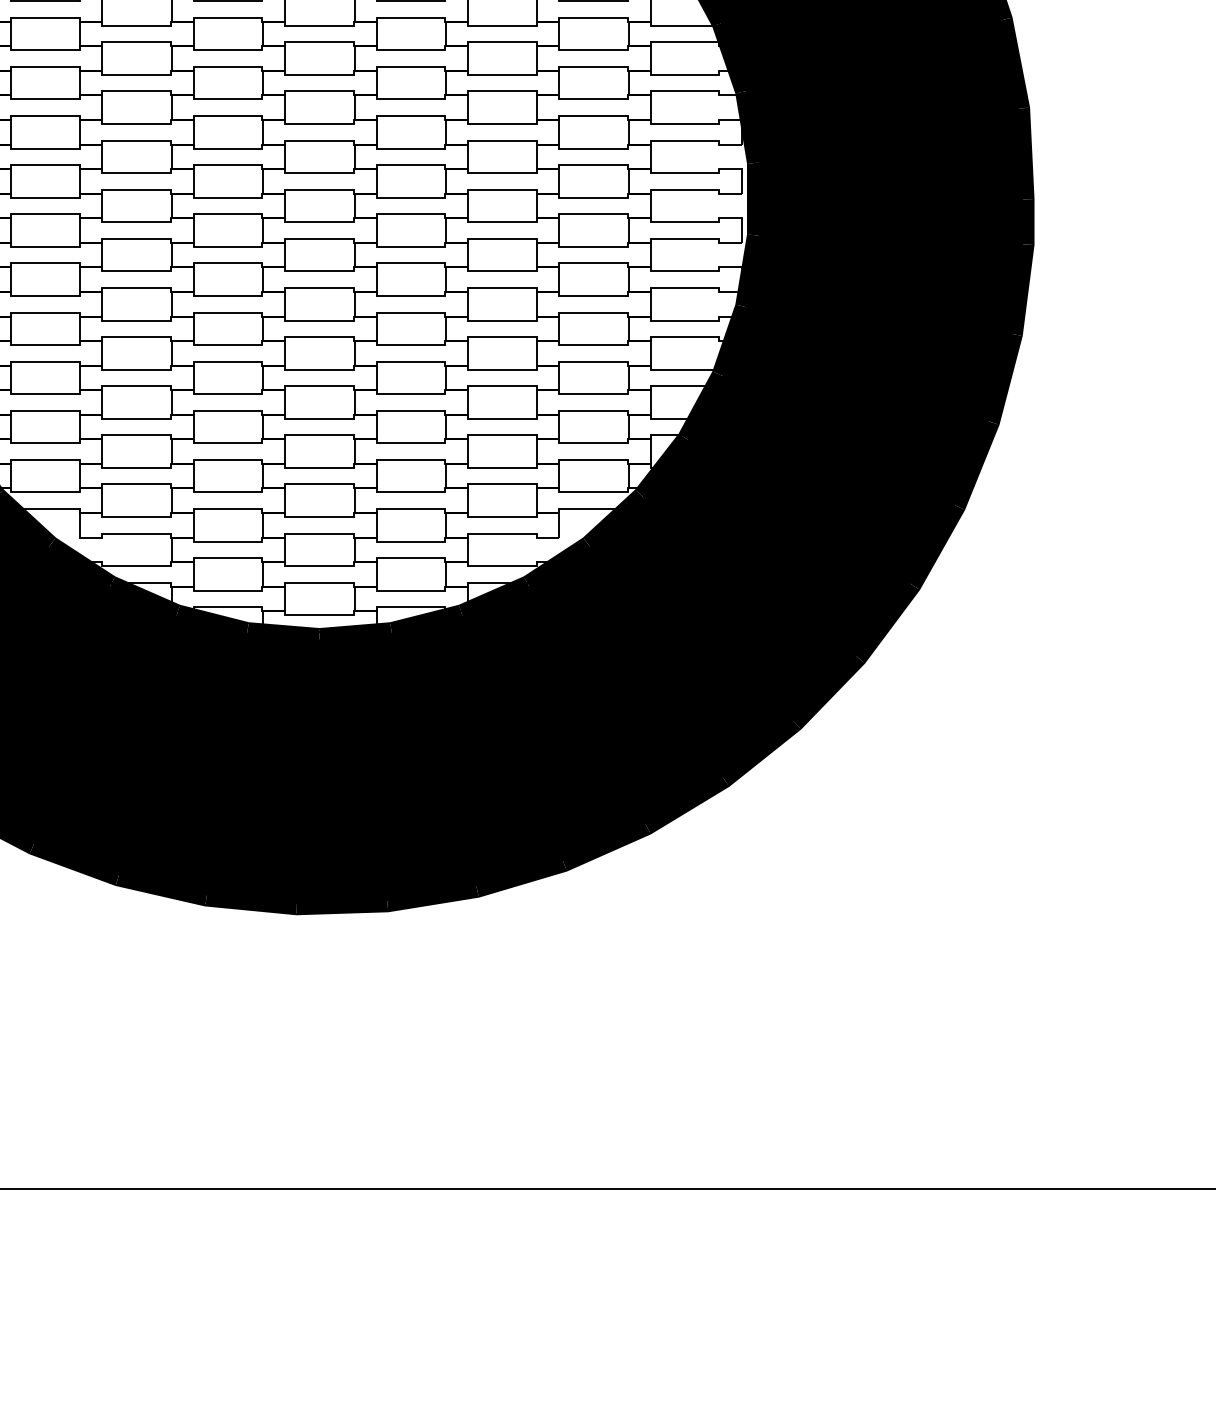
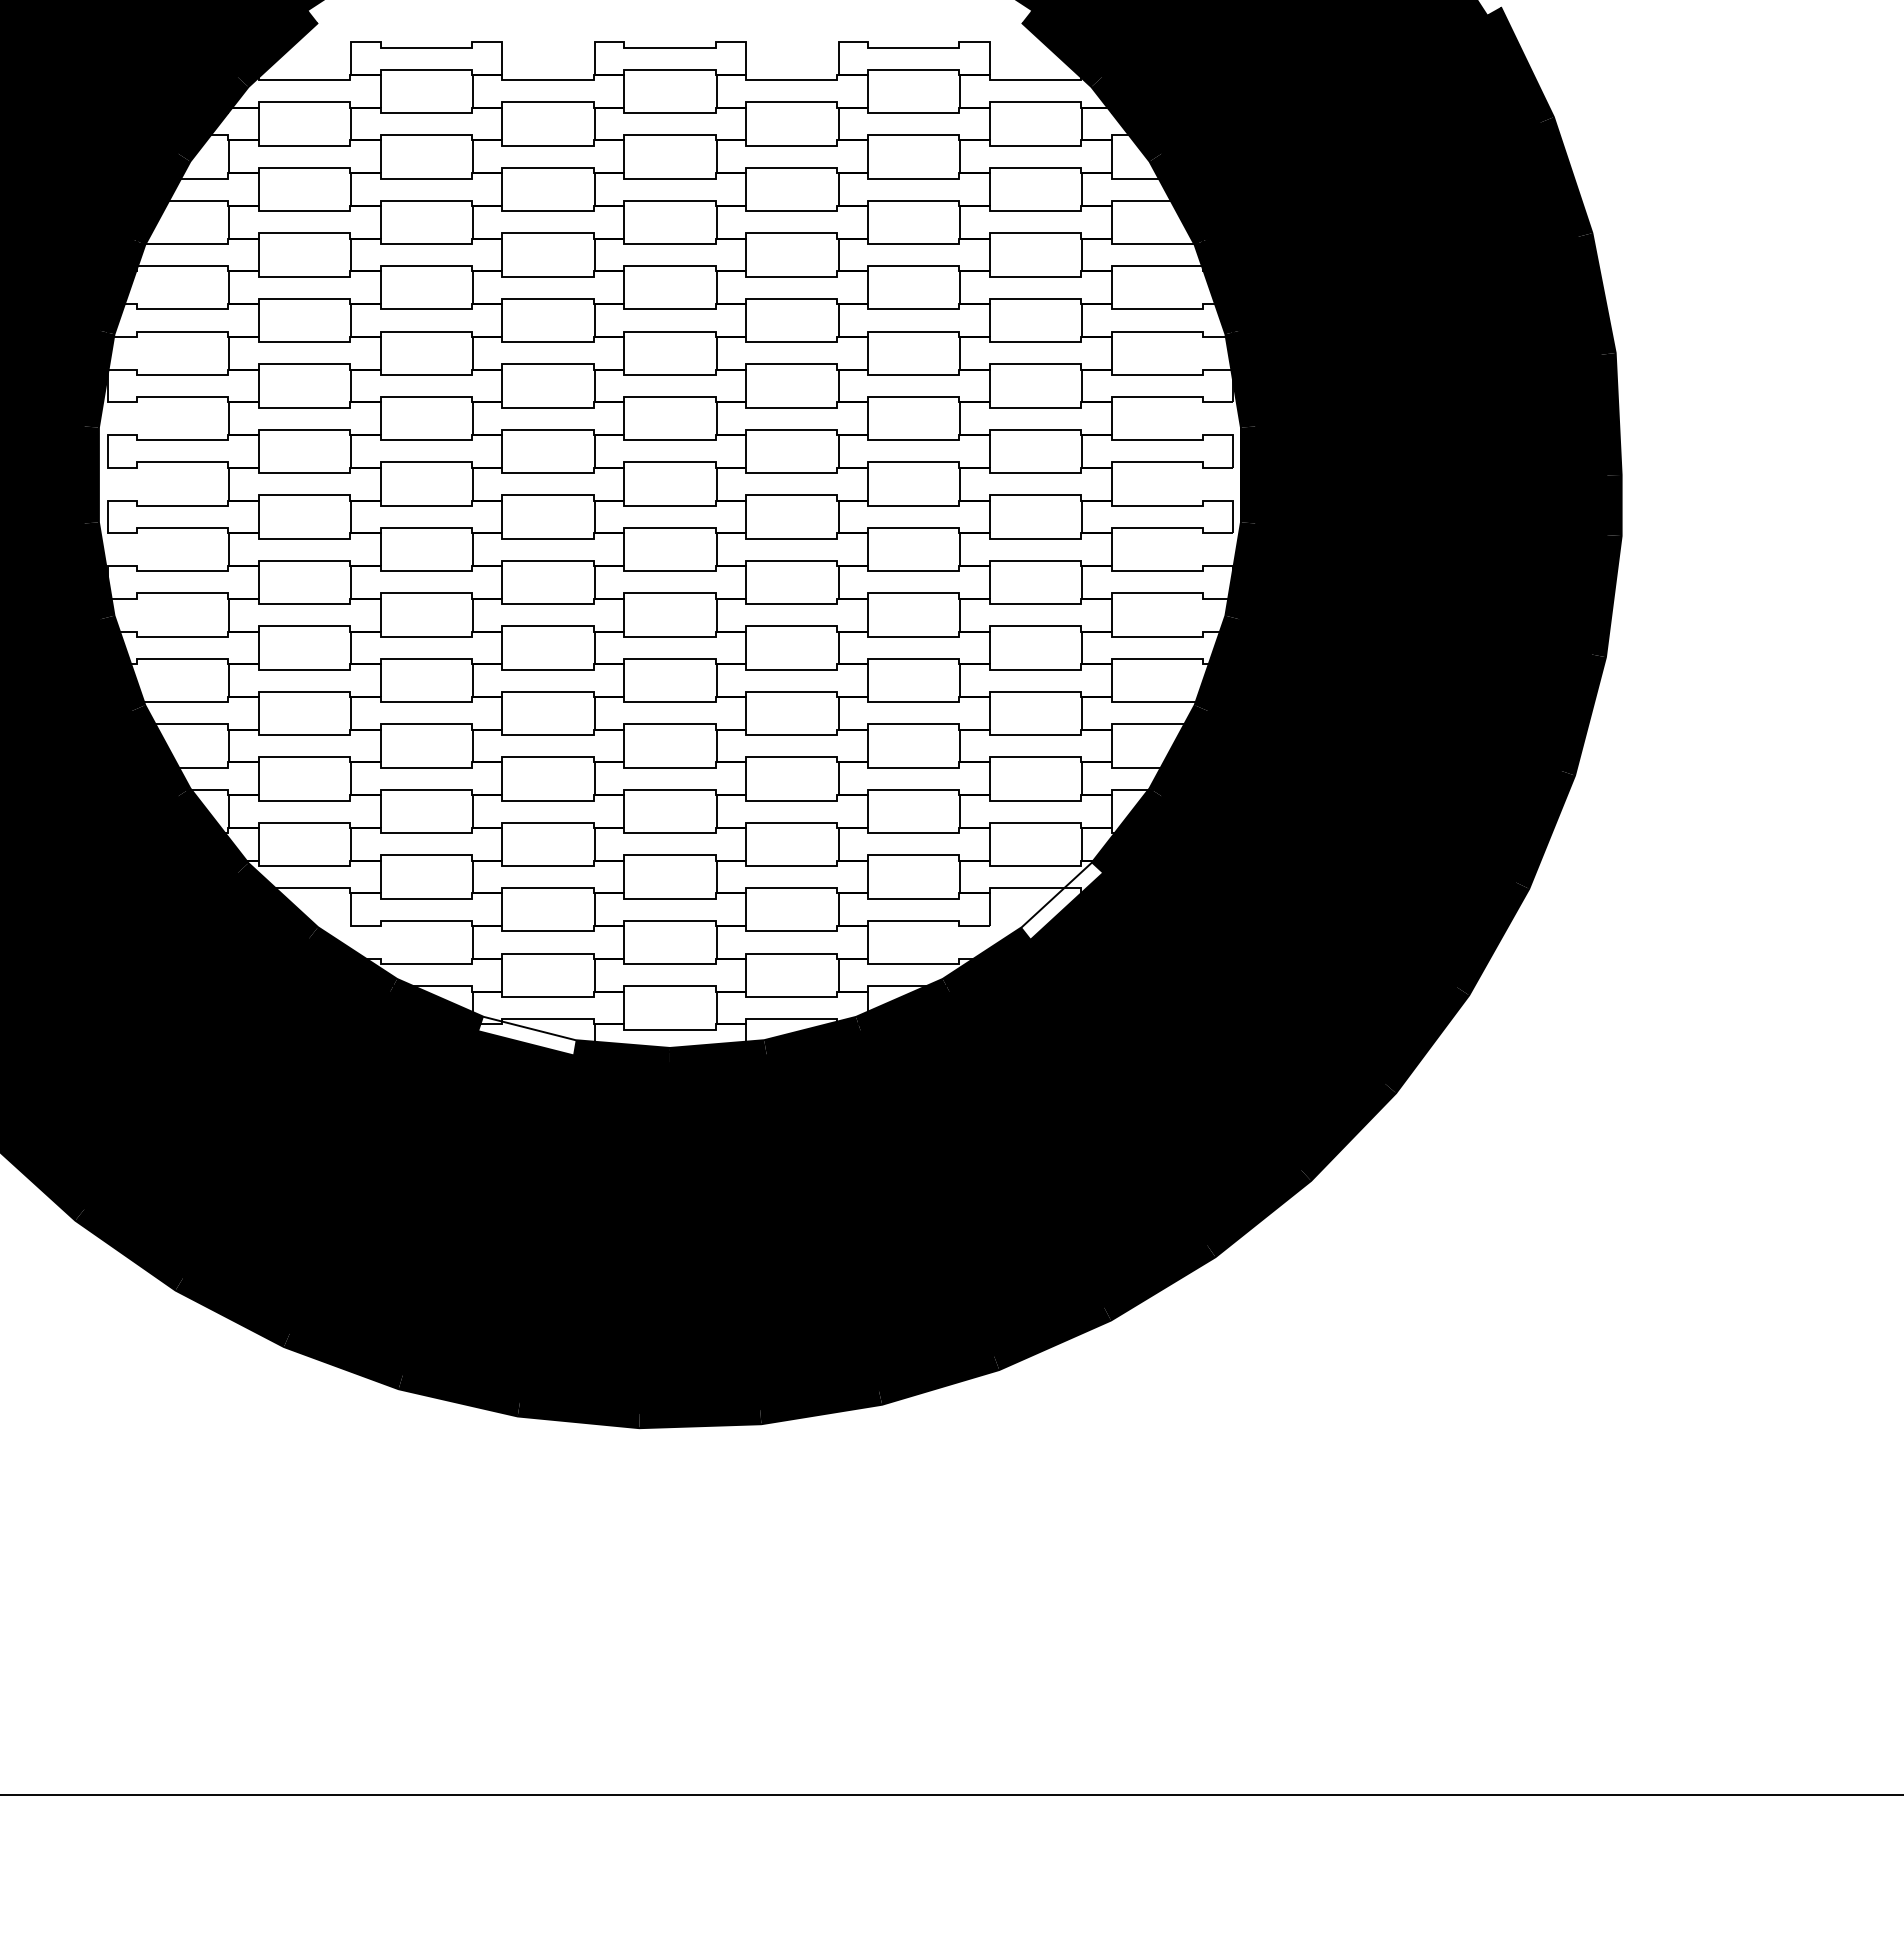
fill: (613, 519) -> (1061, 901), removed
fill: (212, 619) -> (527, 1035), removed

